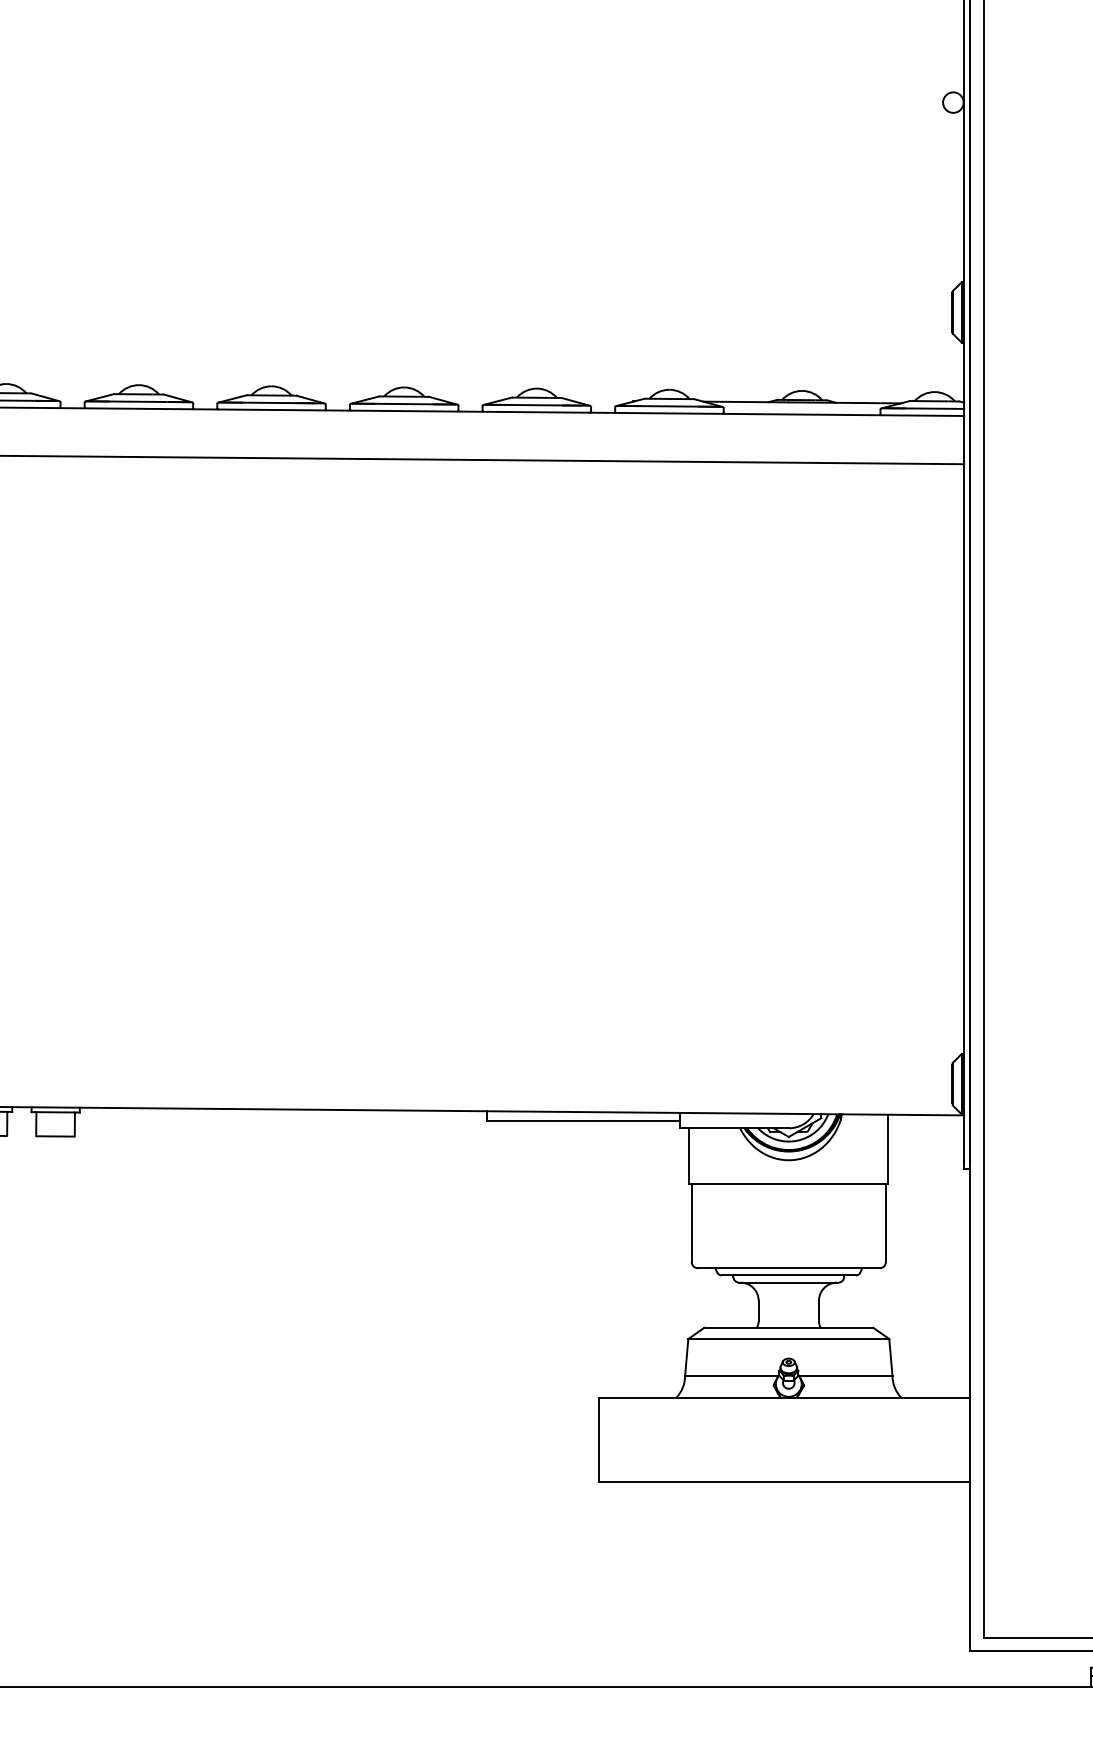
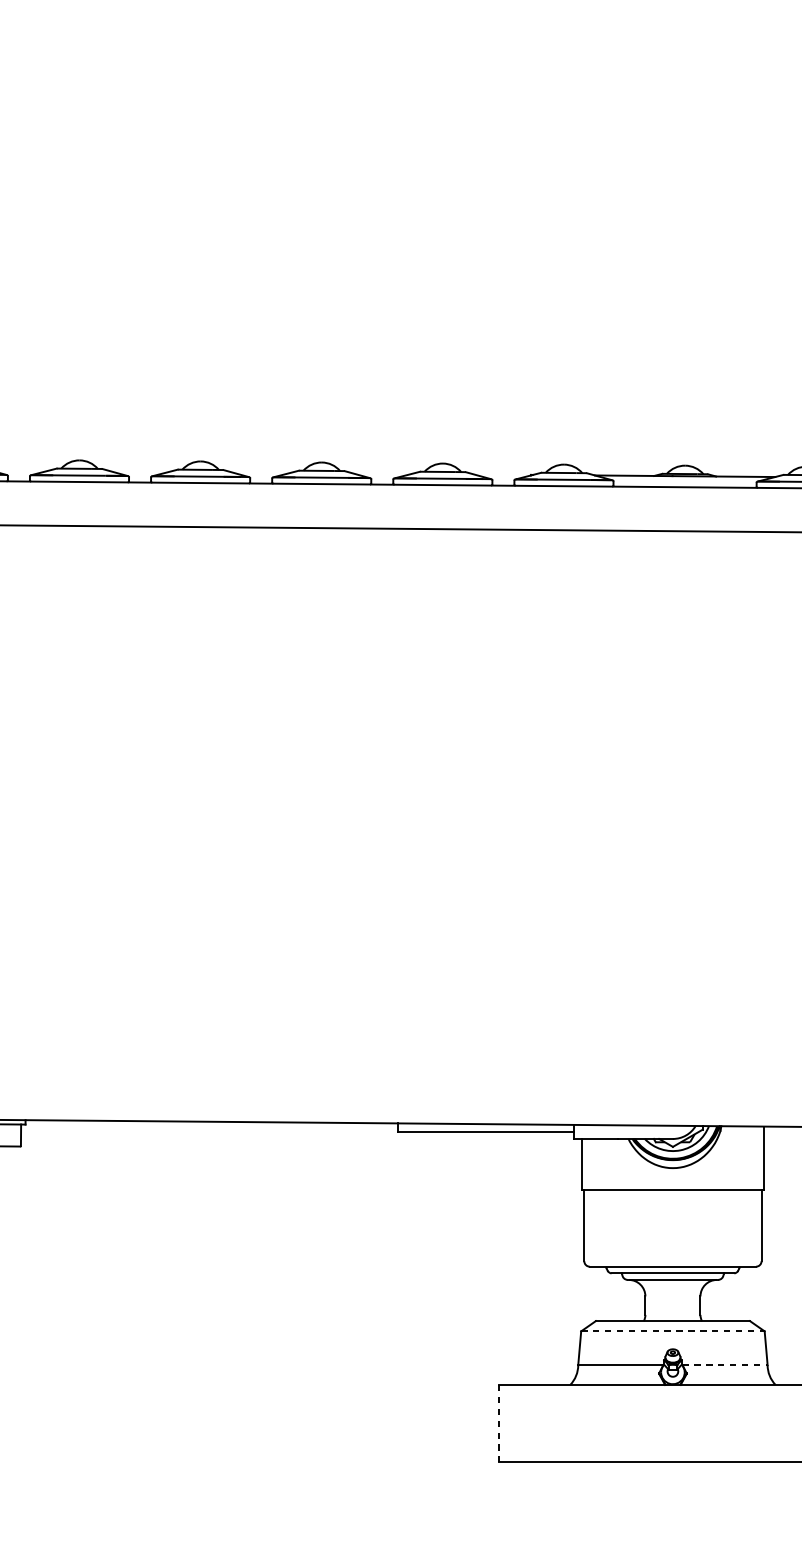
line: (789, 1339) -> (673, 1331), solid -> dashed
line: (845, 1376) -> (724, 1365), solid -> dashed
line: (598, 1440) -> (499, 1424), solid -> dashed

